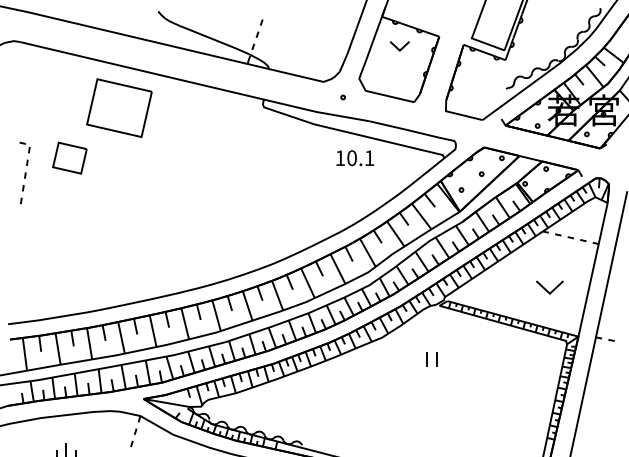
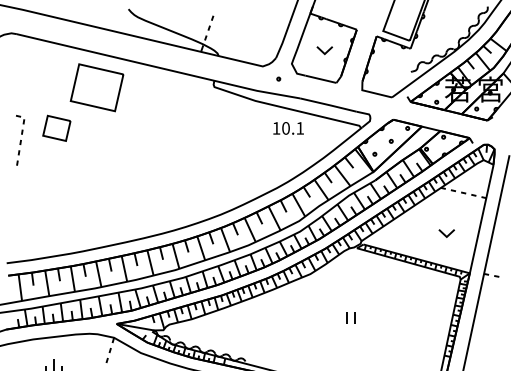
part: (399, 46) -> (324, 50), moved
part: (550, 287) -> (447, 233), size x0.71
part: (431, 359) -> (350, 317), moved

